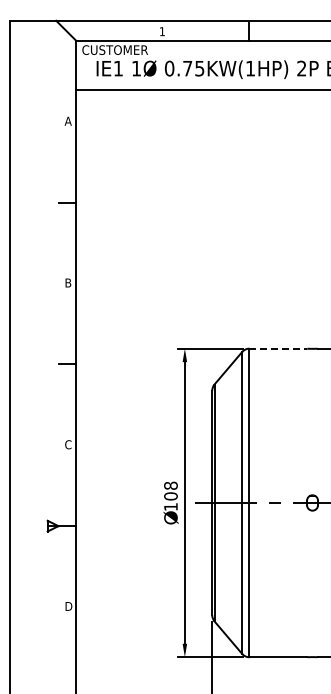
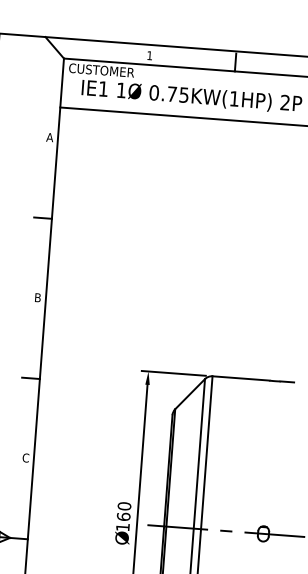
line: (278, 348) -> (241, 378), dashed -> solid
text: (170, 490) -> (123, 510), 108 -> 160

